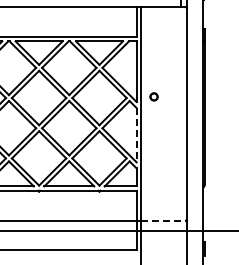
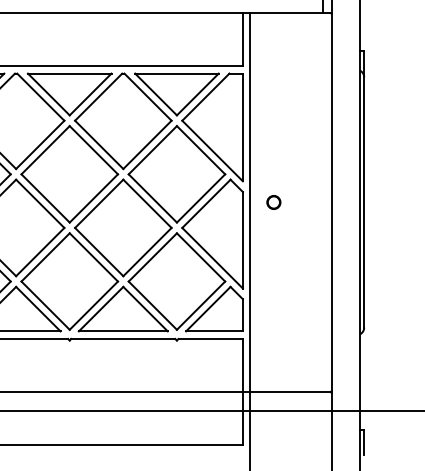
part: (153, 96) -> (272, 201), moved
line: (136, 135) -> (242, 240), dashed -> solid
line: (163, 220) -> (290, 391), dashed -> solid

